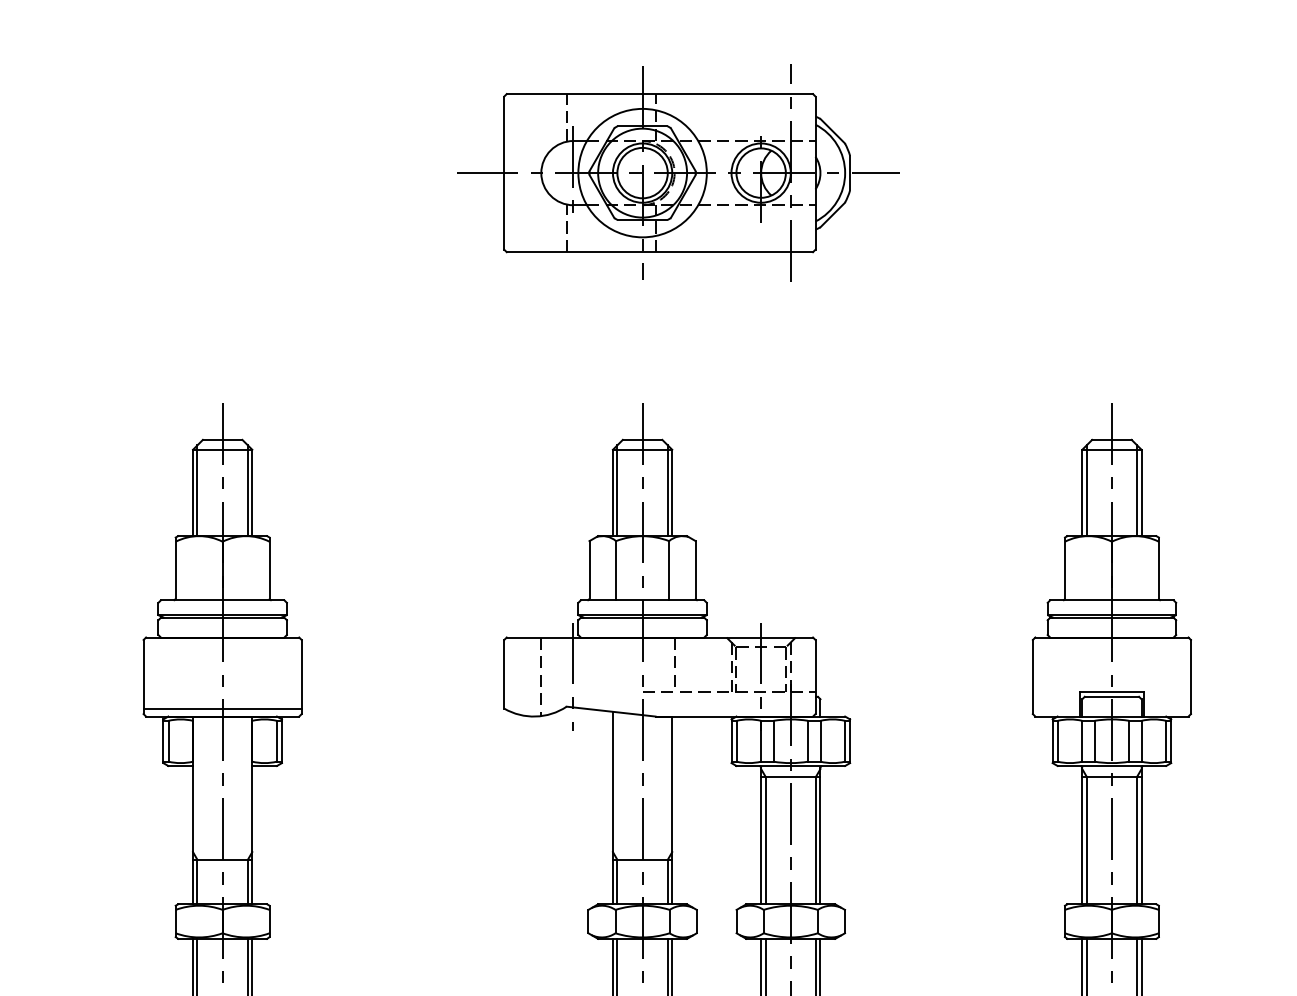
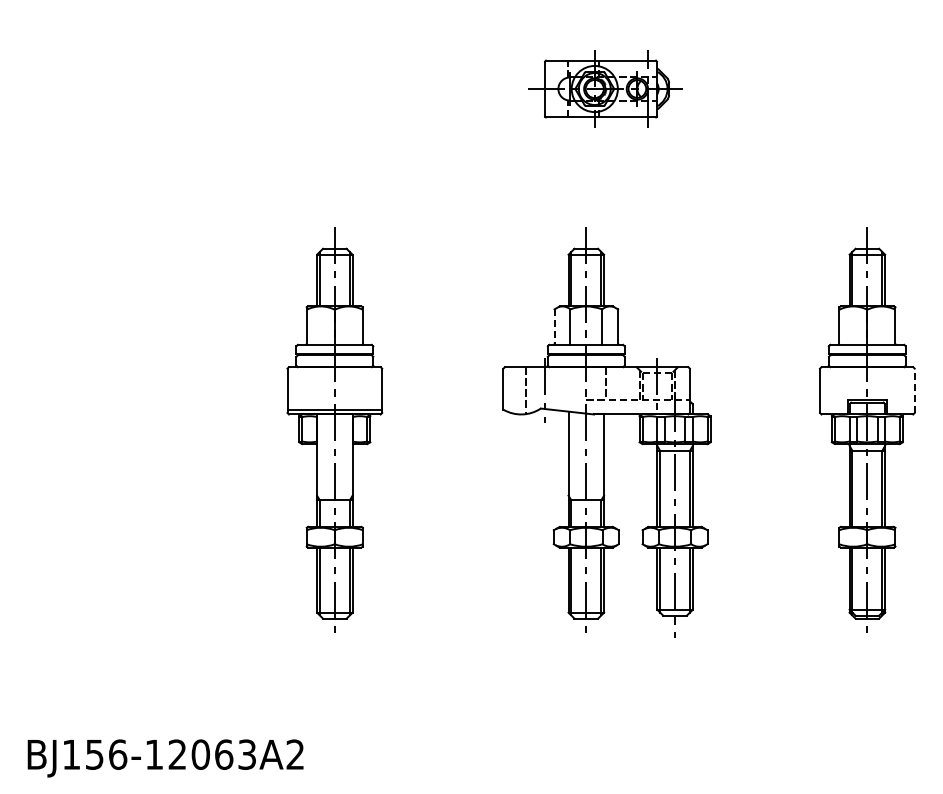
part: (677, 172) -> (607, 88), size x0.6
line: (589, 571) -> (554, 327), solid -> dashed
line: (1190, 676) -> (914, 390), solid -> dashed

